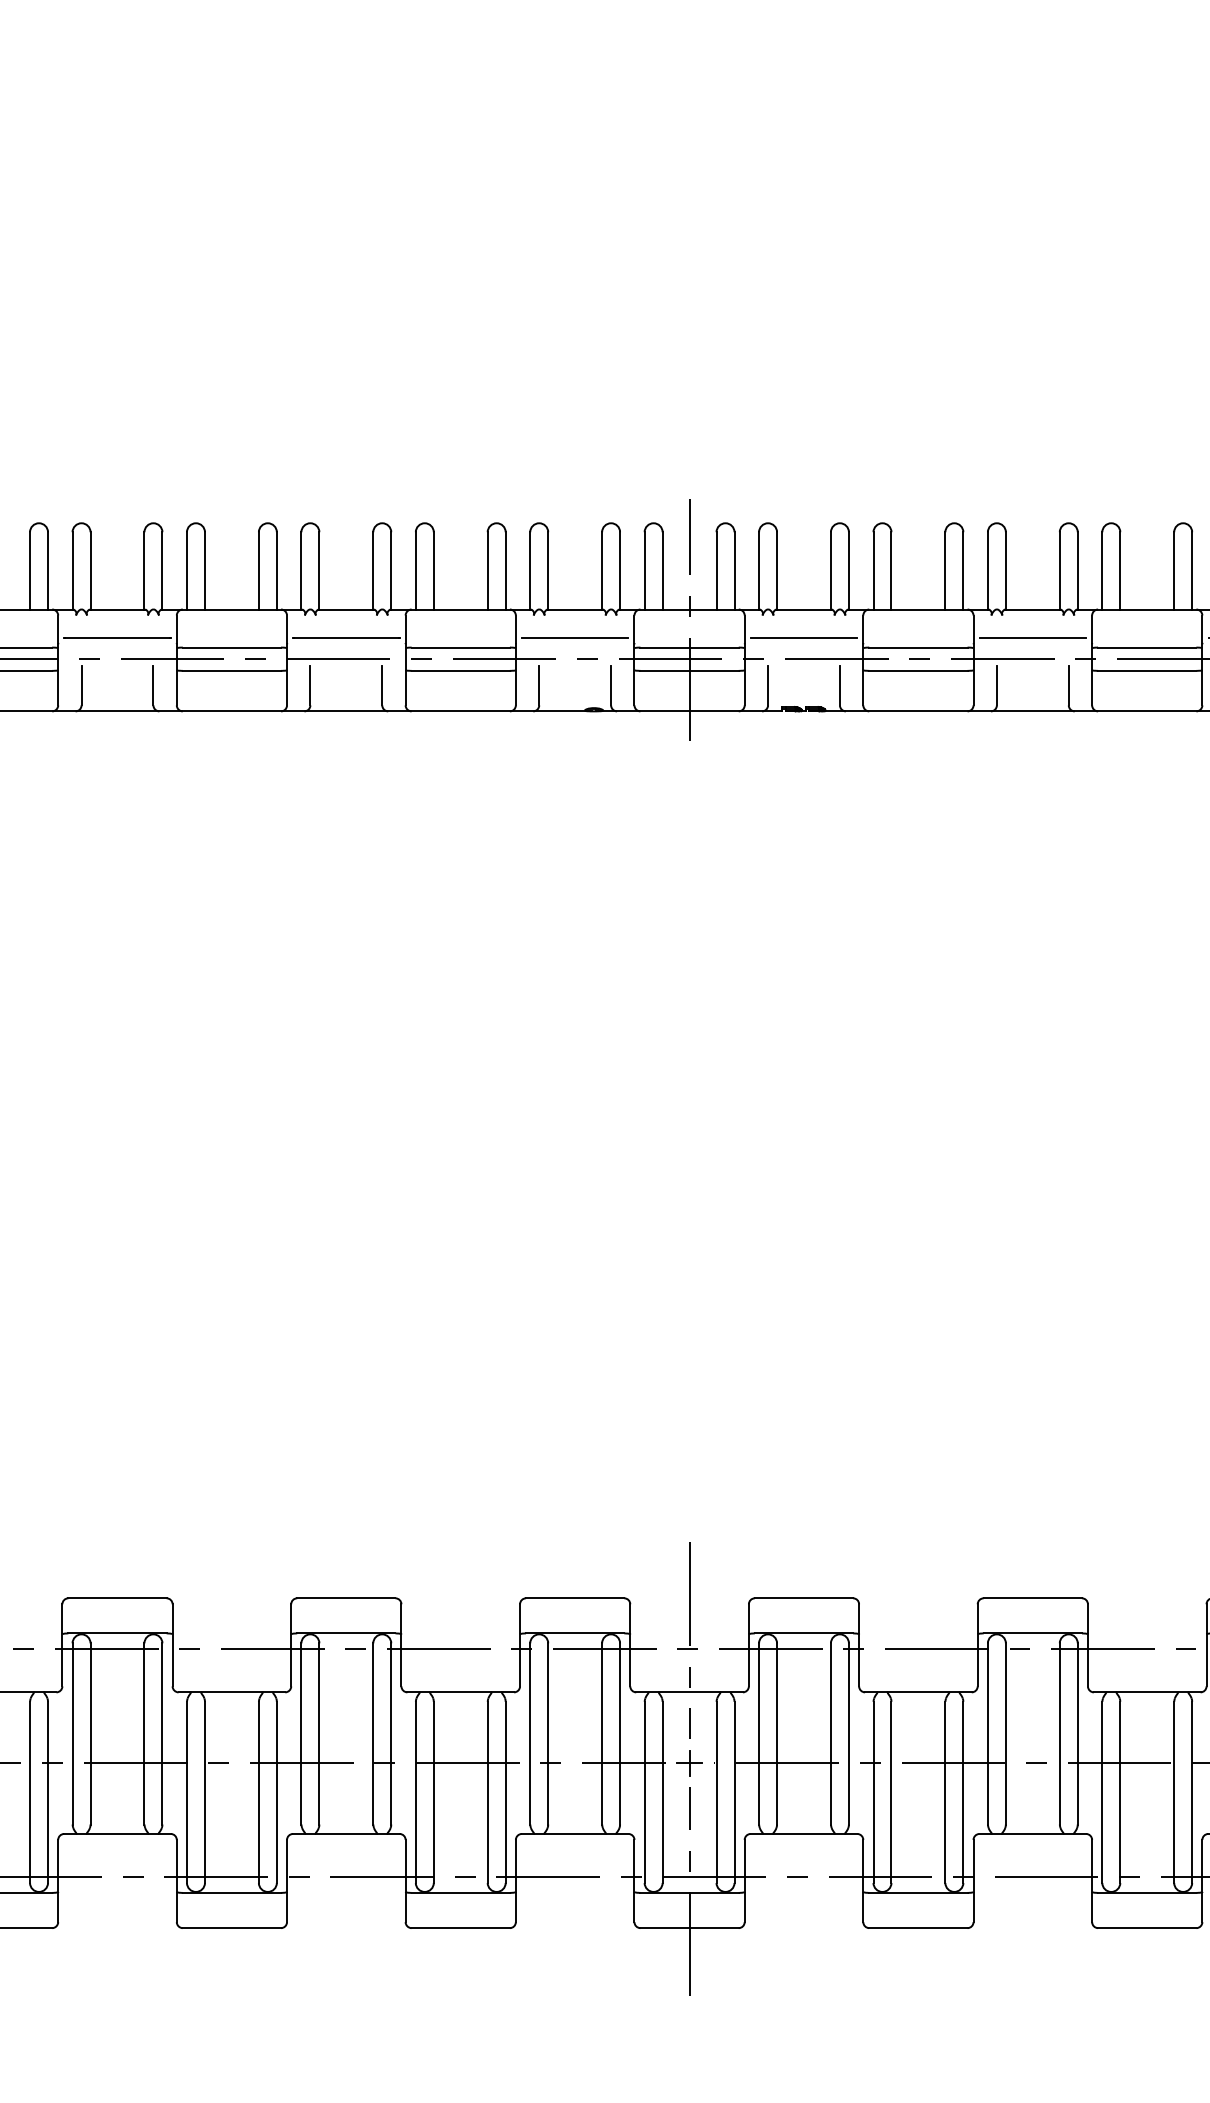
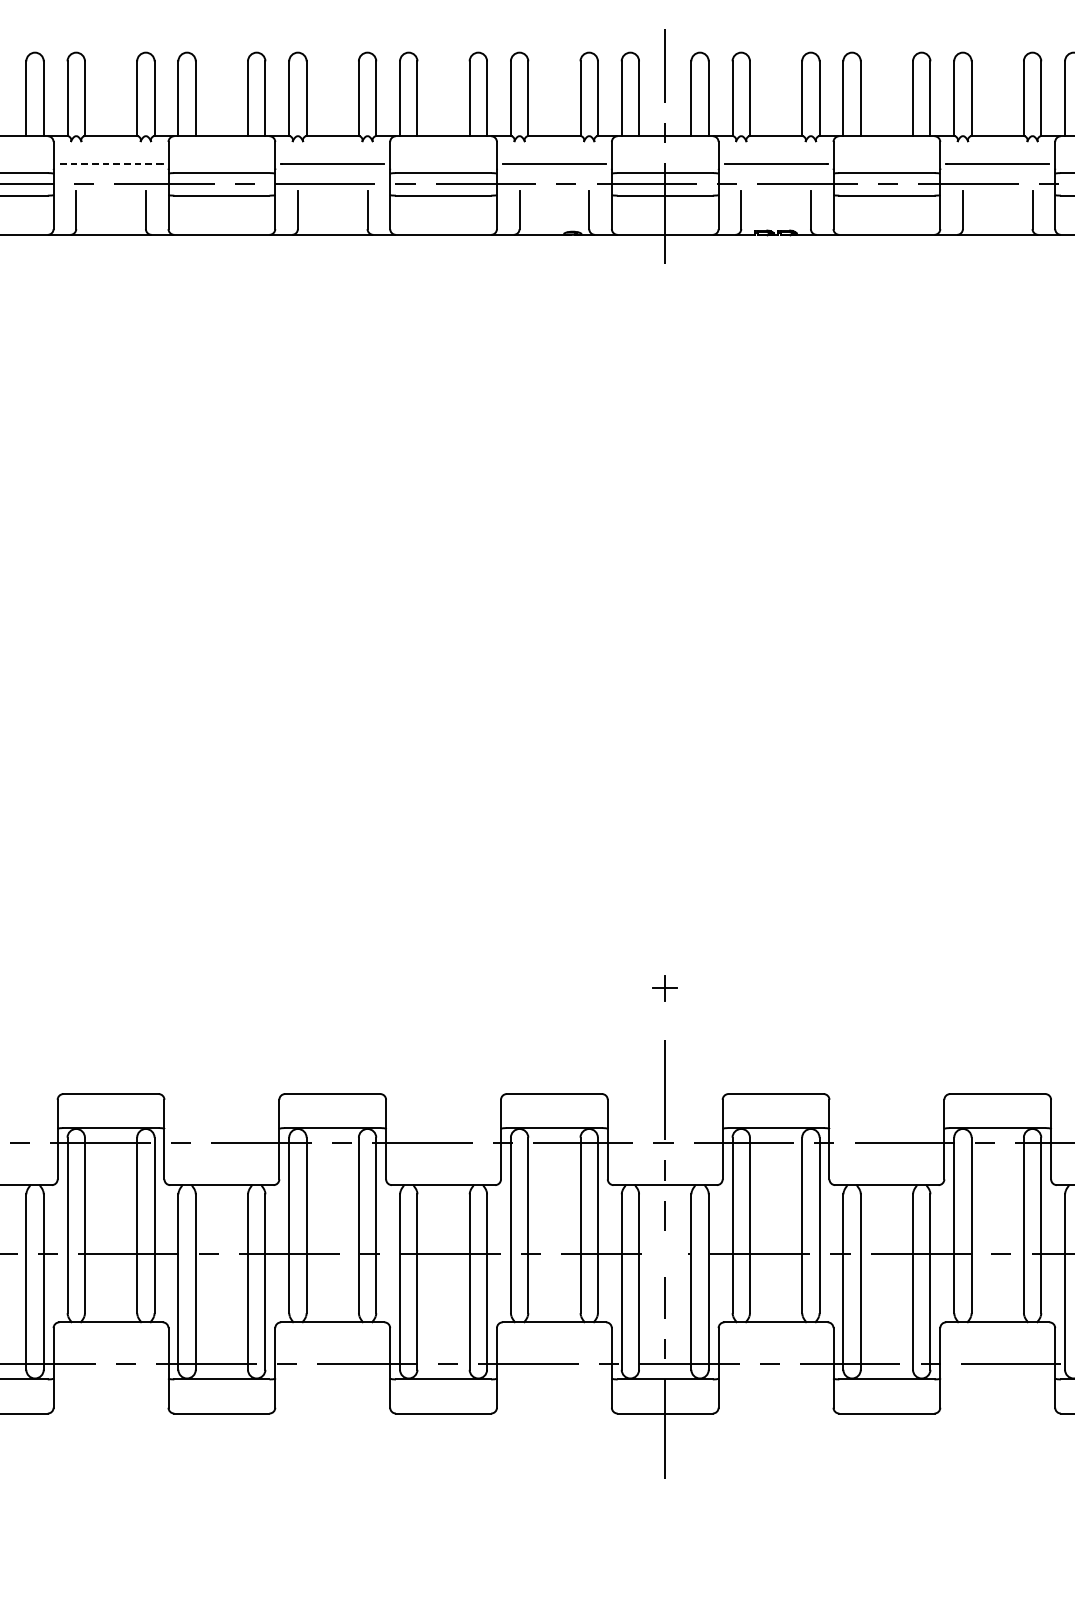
line: (117, 638) -> (111, 164), solid -> dashed
part: (689, 1763) -> (665, 988), moved

